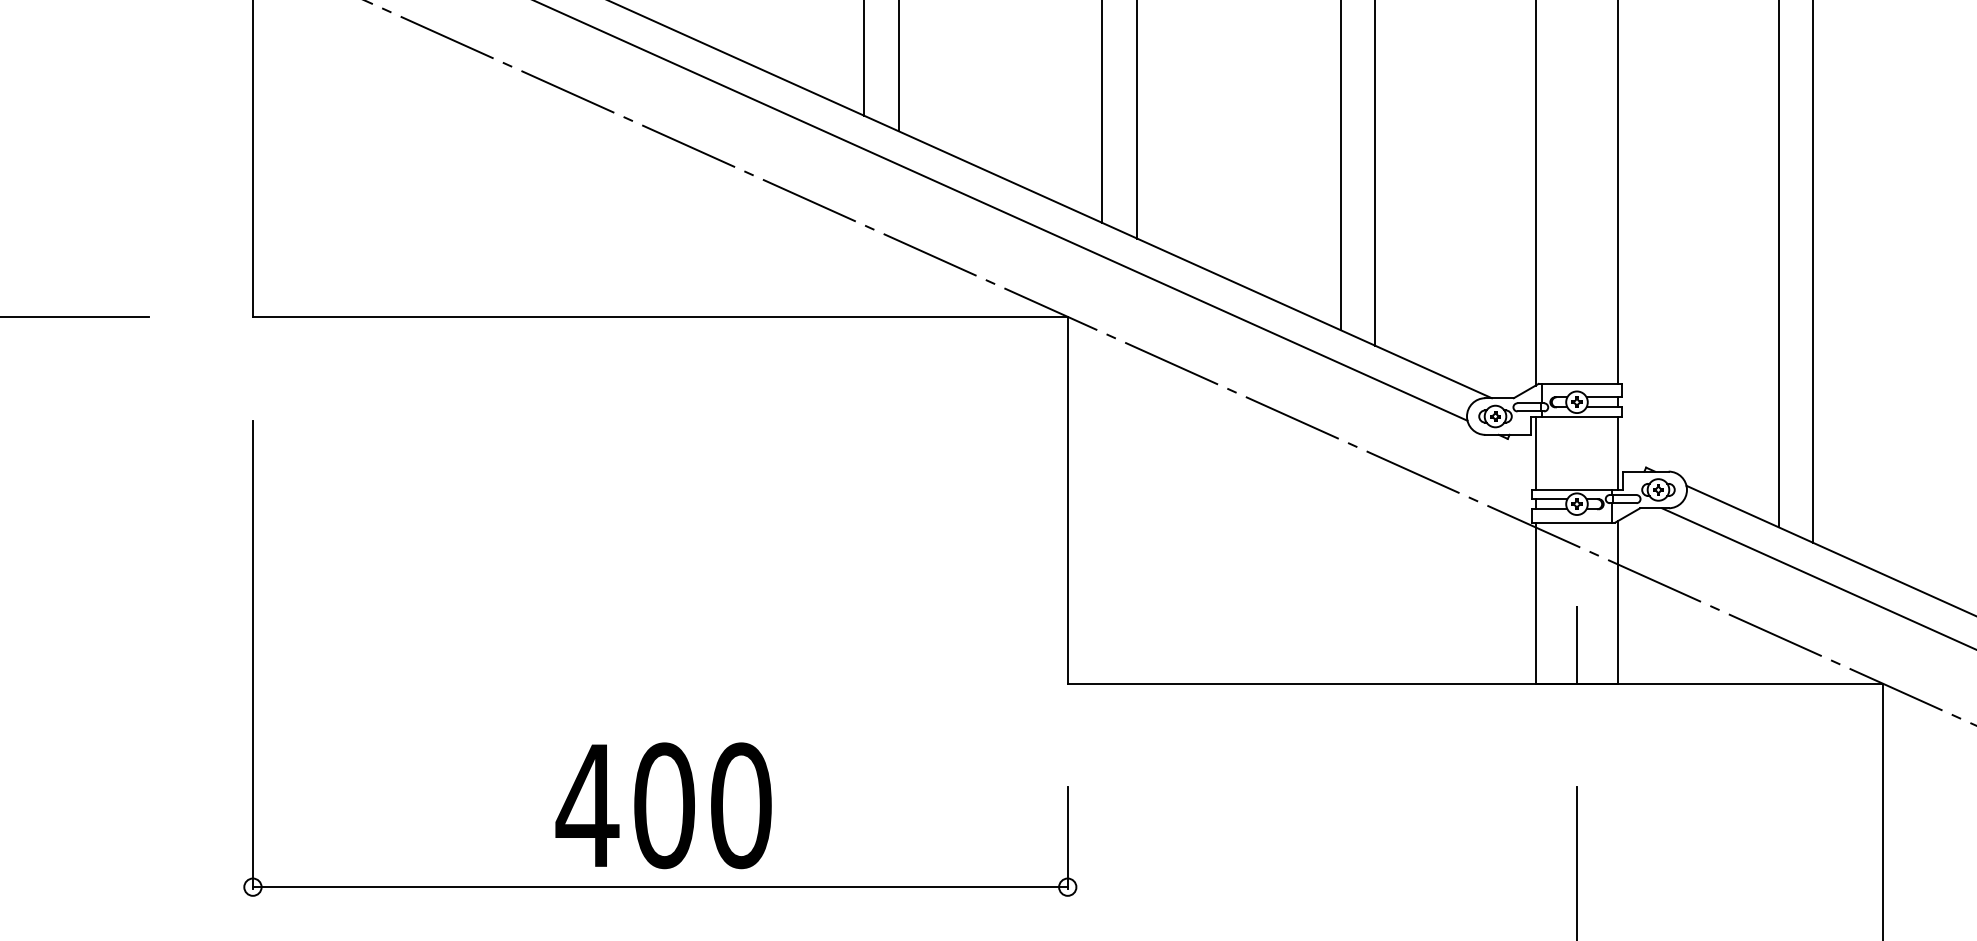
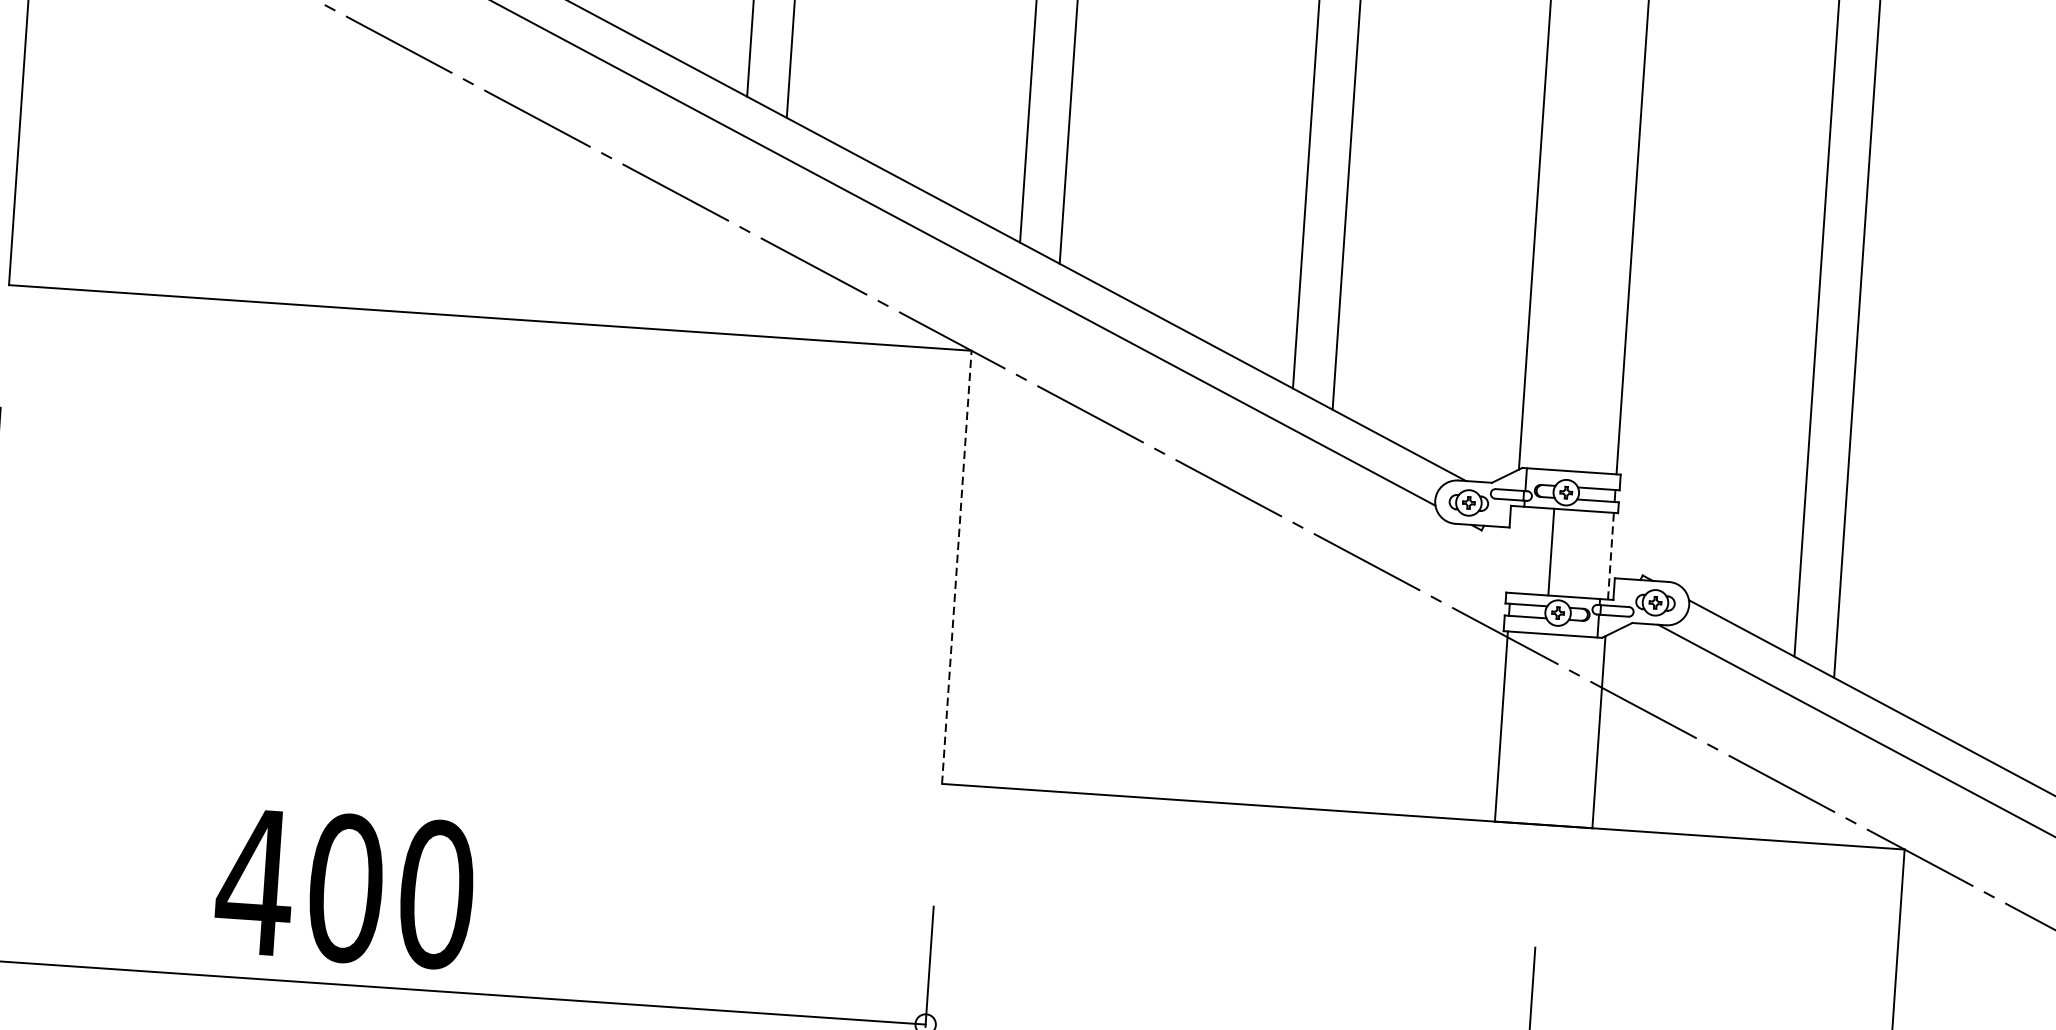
line: (1535, 452) -> (1551, 551), moved
line: (1618, 453) -> (1611, 556), solid -> dashed
line: (1067, 499) -> (956, 566), solid -> dashed
line: (1576, 644) -> (1546, 778), removed
text: (663, 805) -> (344, 887), moved

